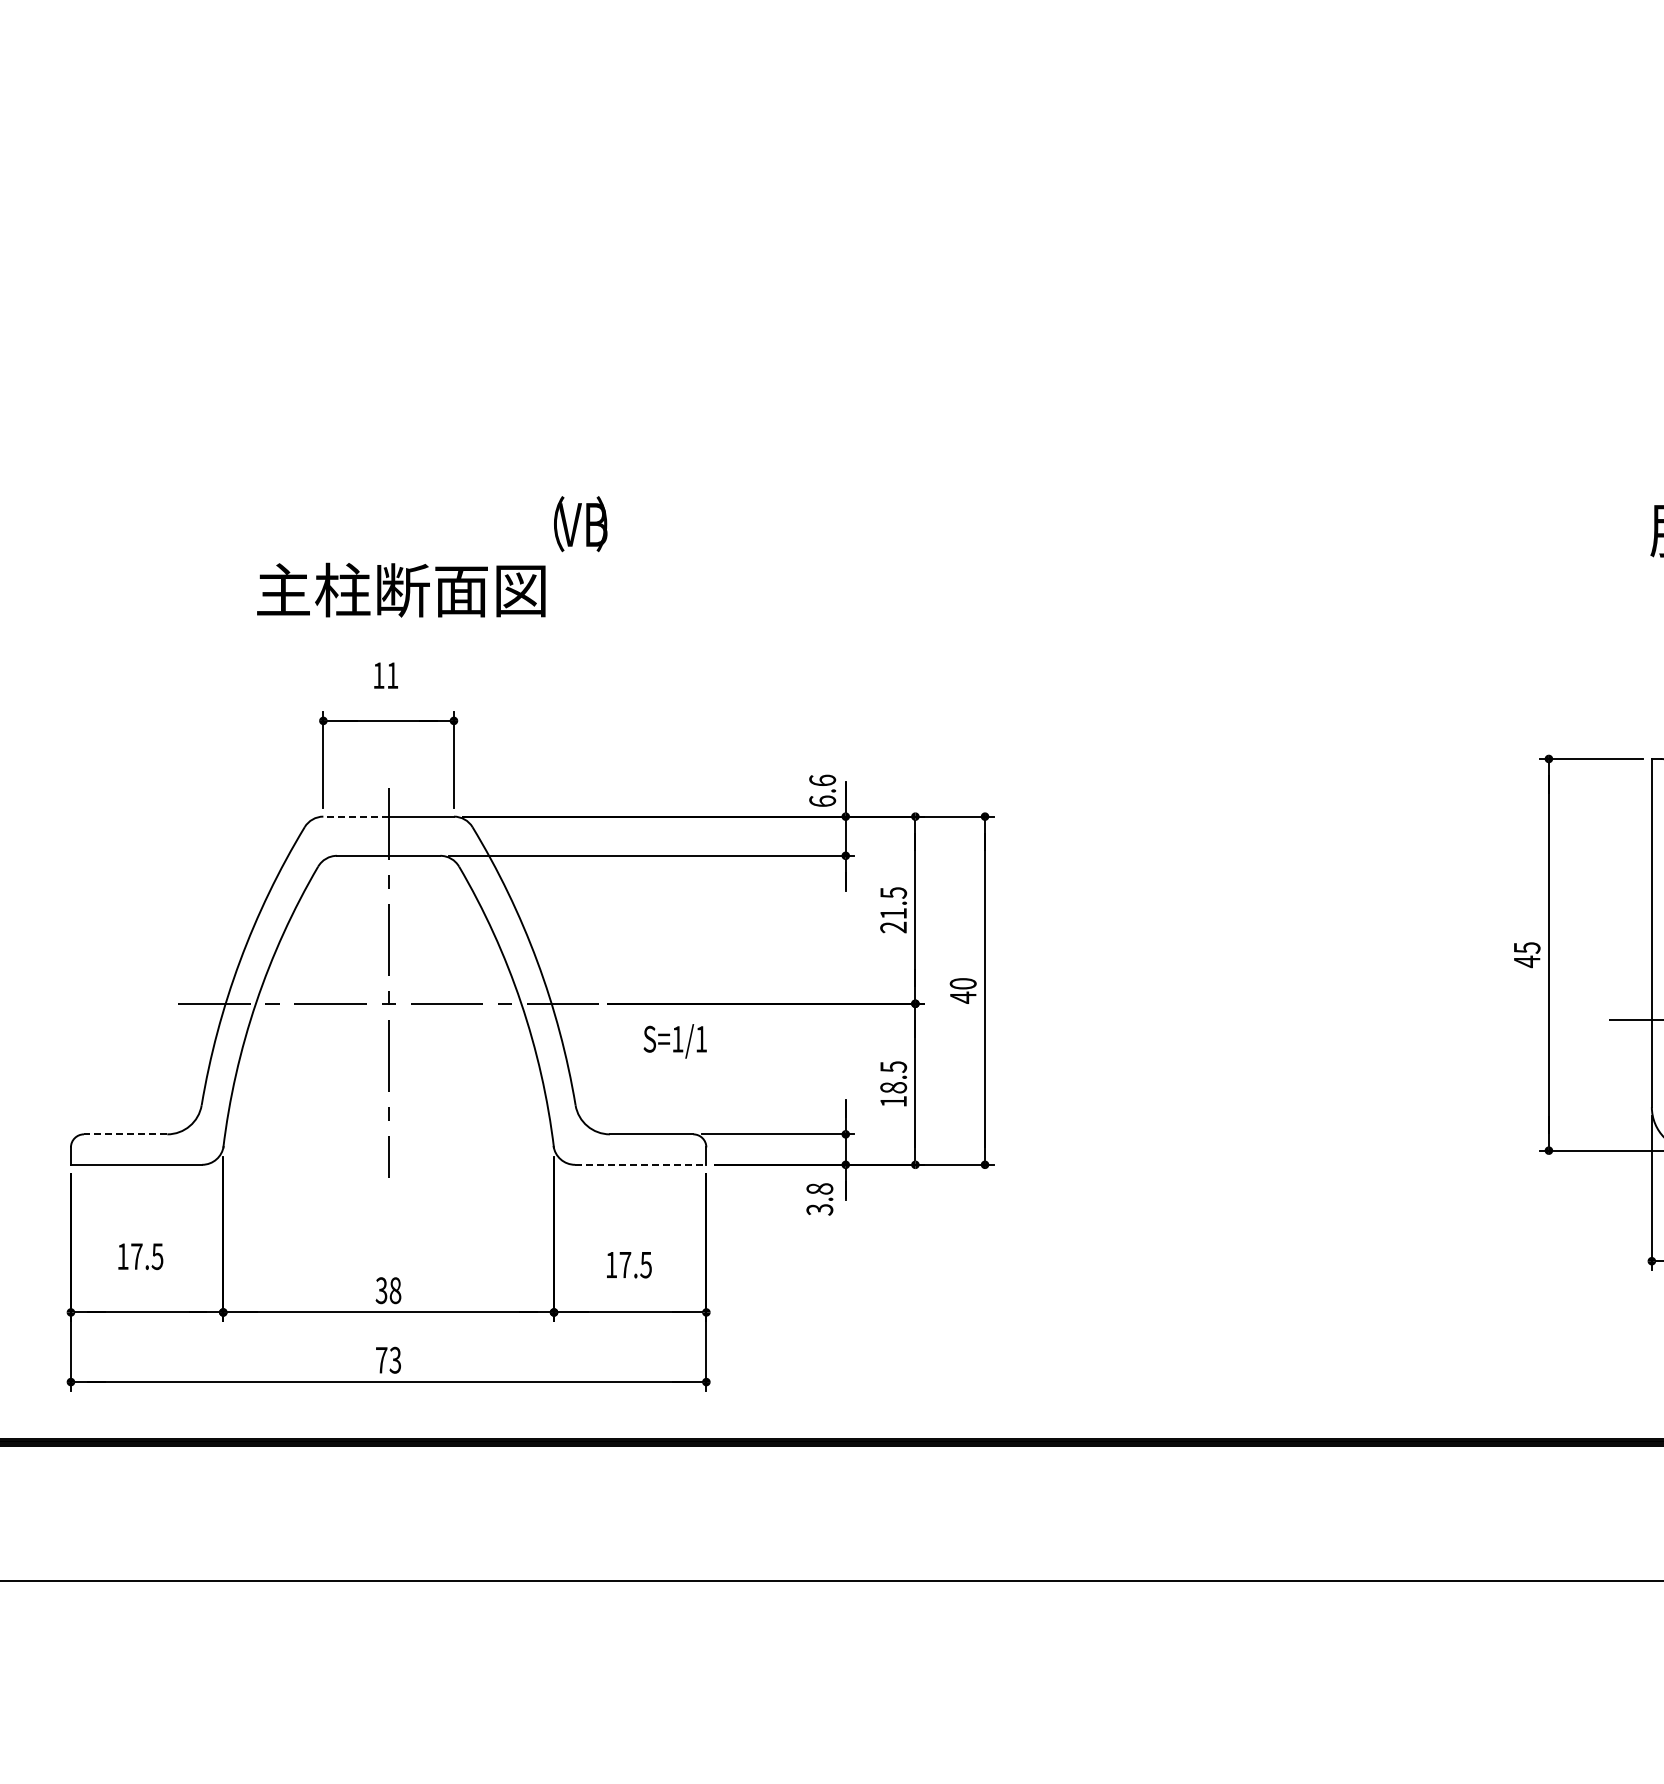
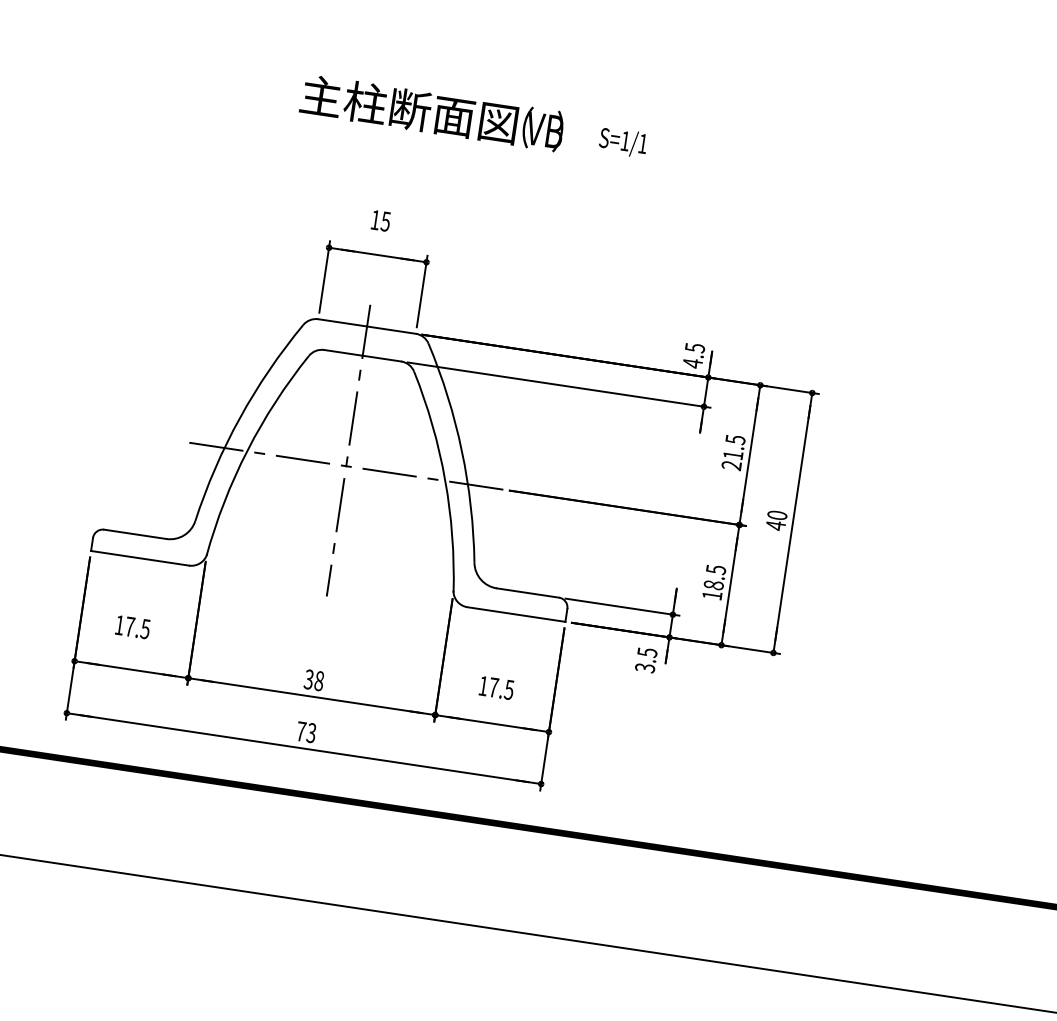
text: (401, 589) -> (409, 109), moved
text: (392, 675) -> (385, 221), 11 -> 15
text: (822, 790) -> (693, 355), 6.6 -> 4.5
line: (356, 816) -> (343, 322), dashed -> solid
text: (674, 1041) -> (622, 142), moved
line: (125, 1134) -> (135, 534), dashed -> solid
line: (640, 1164) -> (516, 614), dashed -> solid
text: (819, 1188) -> (647, 652), 3.8 -> 3.5

